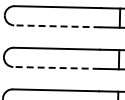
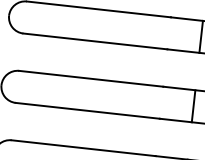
line: (56, 26) -> (93, 41), dashed -> solid
line: (55, 67) -> (86, 109), dashed -> solid

